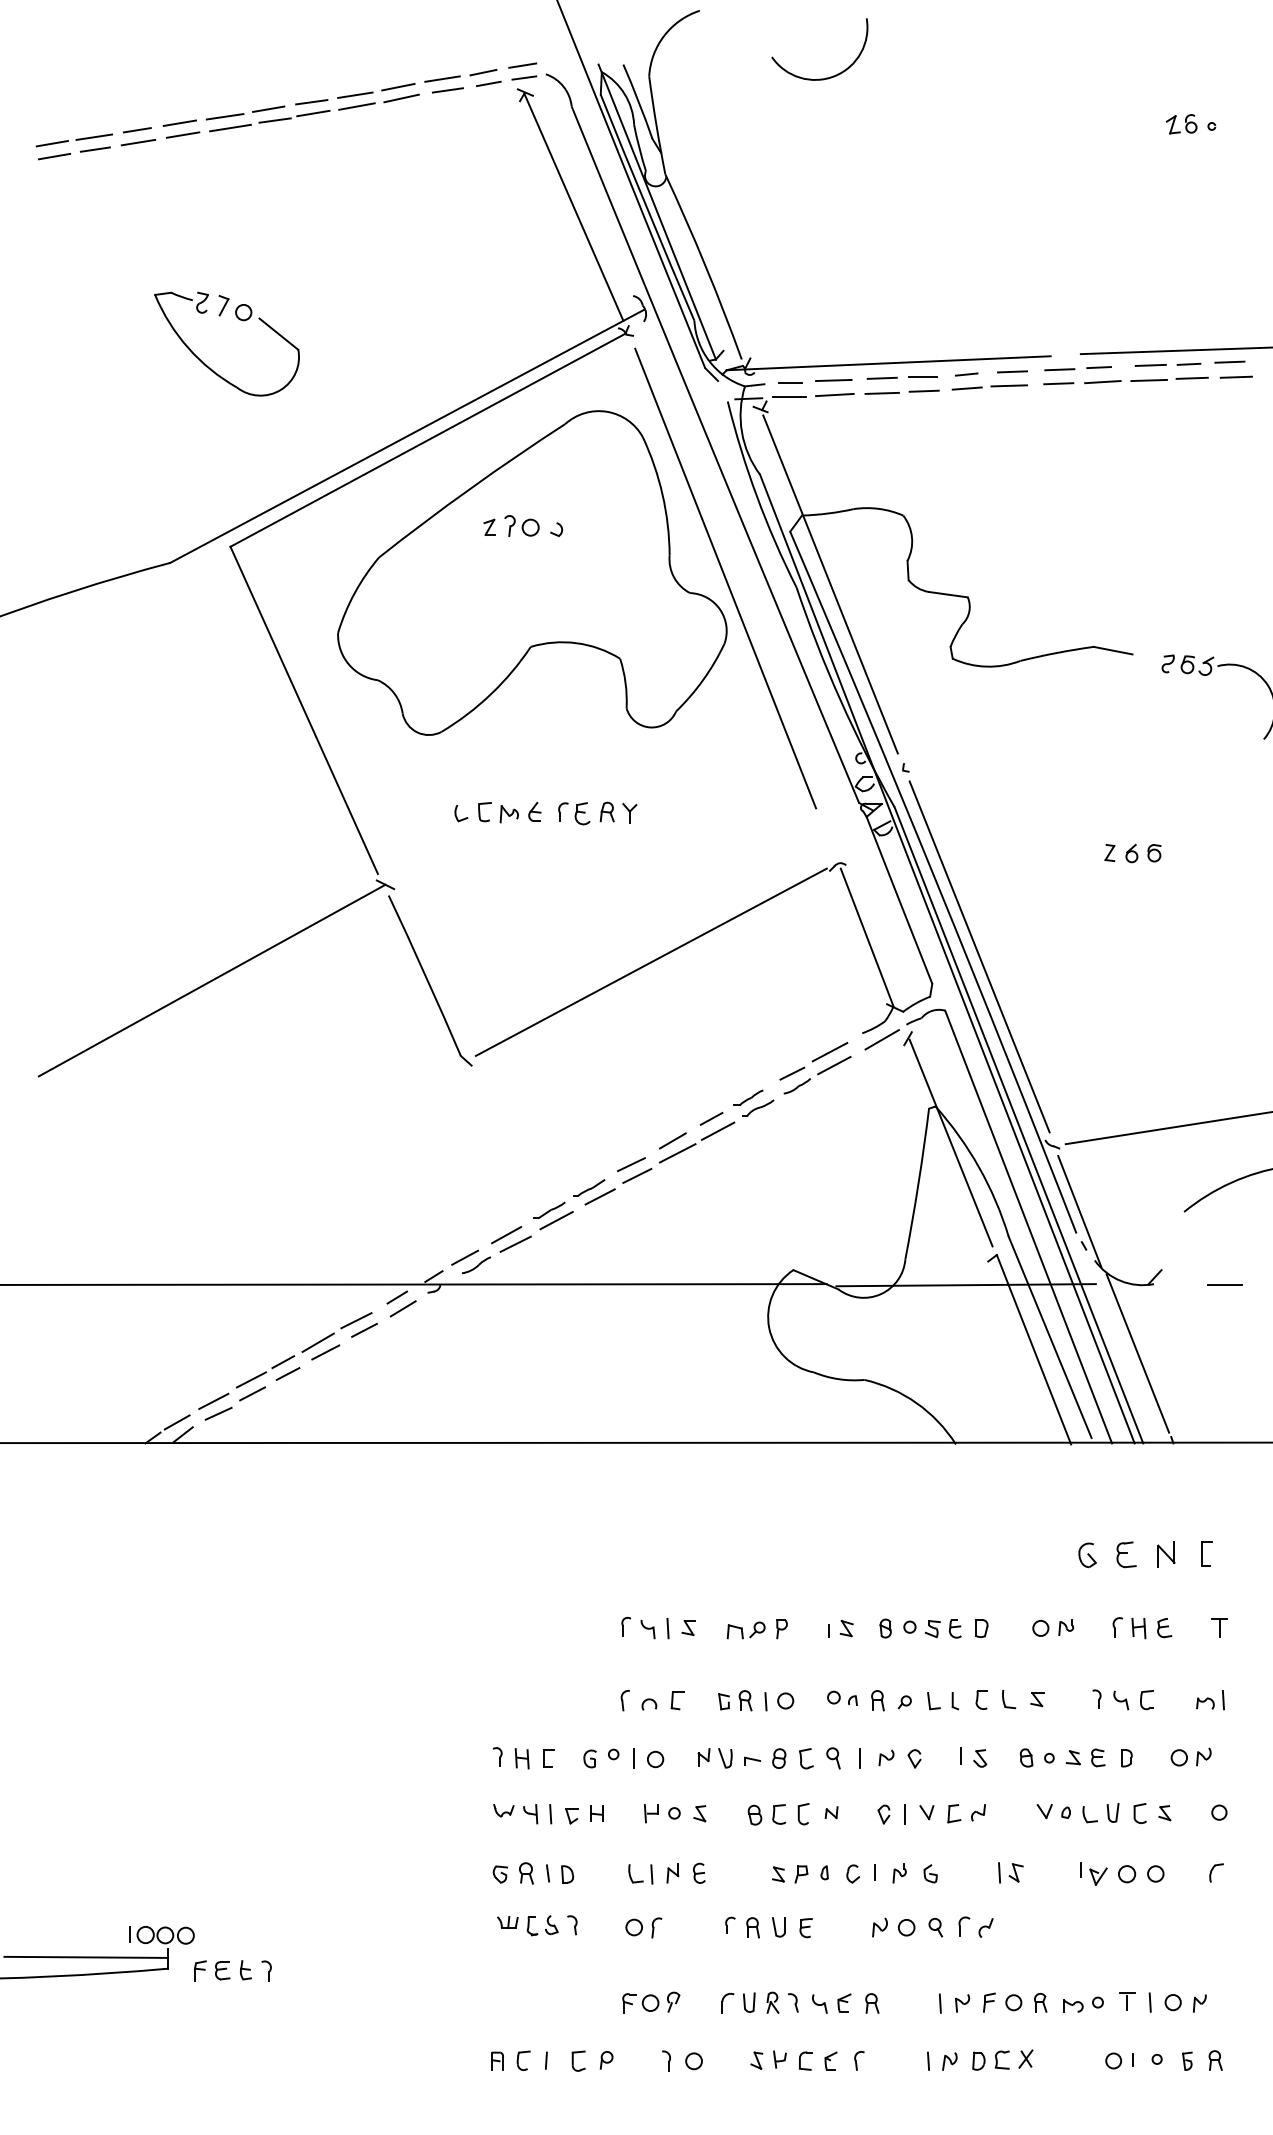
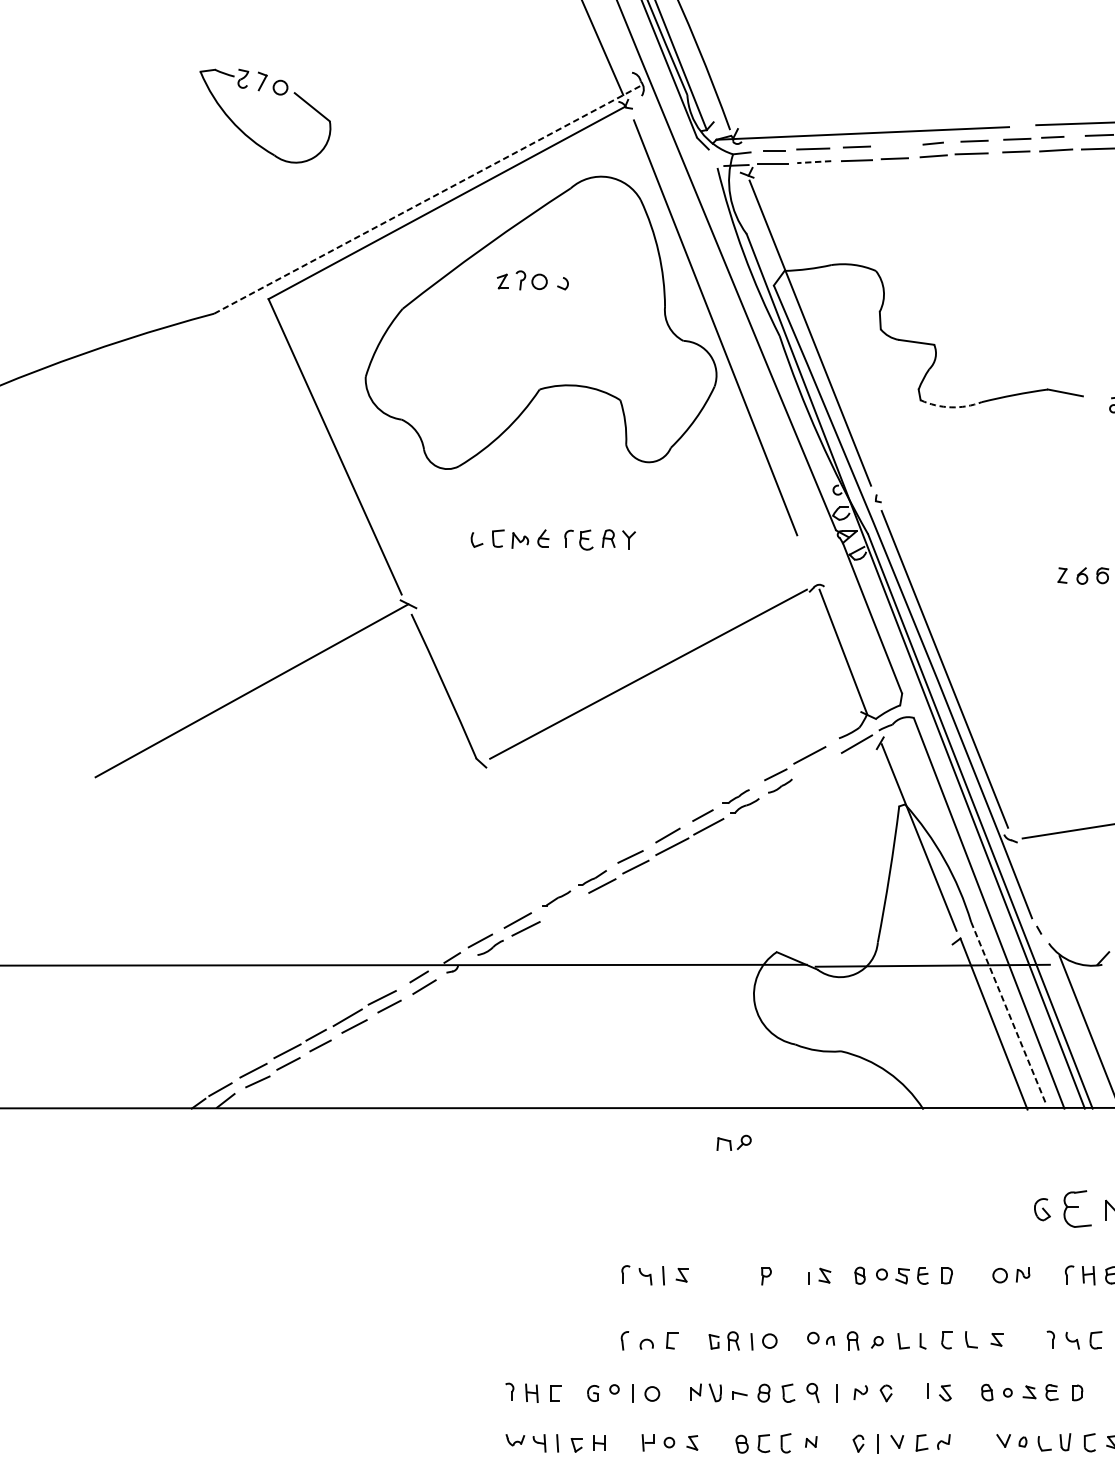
line: (922, 376) -> (893, 145), removed
line: (834, 395) -> (813, 162), solid -> dashed
line: (407, 436) -> (428, 199), solid -> dashed
arc: (986, 666) -> (951, 407), solid -> dashed
line: (834, 1065) -> (813, 767), removed
line: (1079, 1211) -> (1035, 899), removed
line: (556, 1220) -> (562, 907), removed
line: (1050, 1337) -> (1008, 1012), solid -> dashed
part: (1126, 1554) -> (1077, 1208), size x1.6
part: (745, 1630) -> (733, 1142), moved

